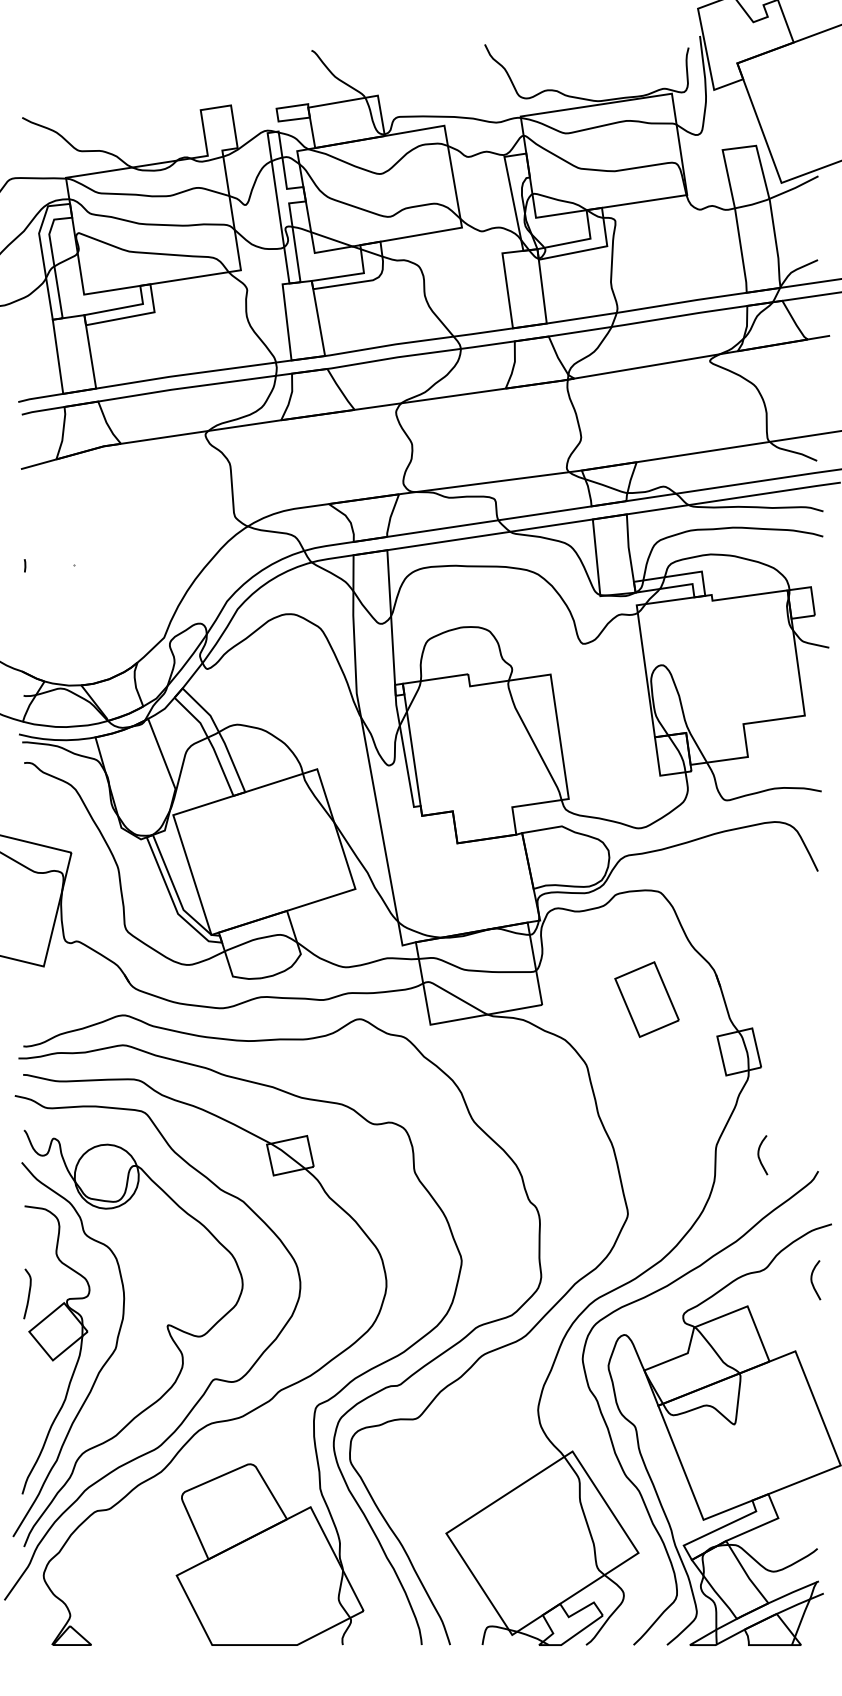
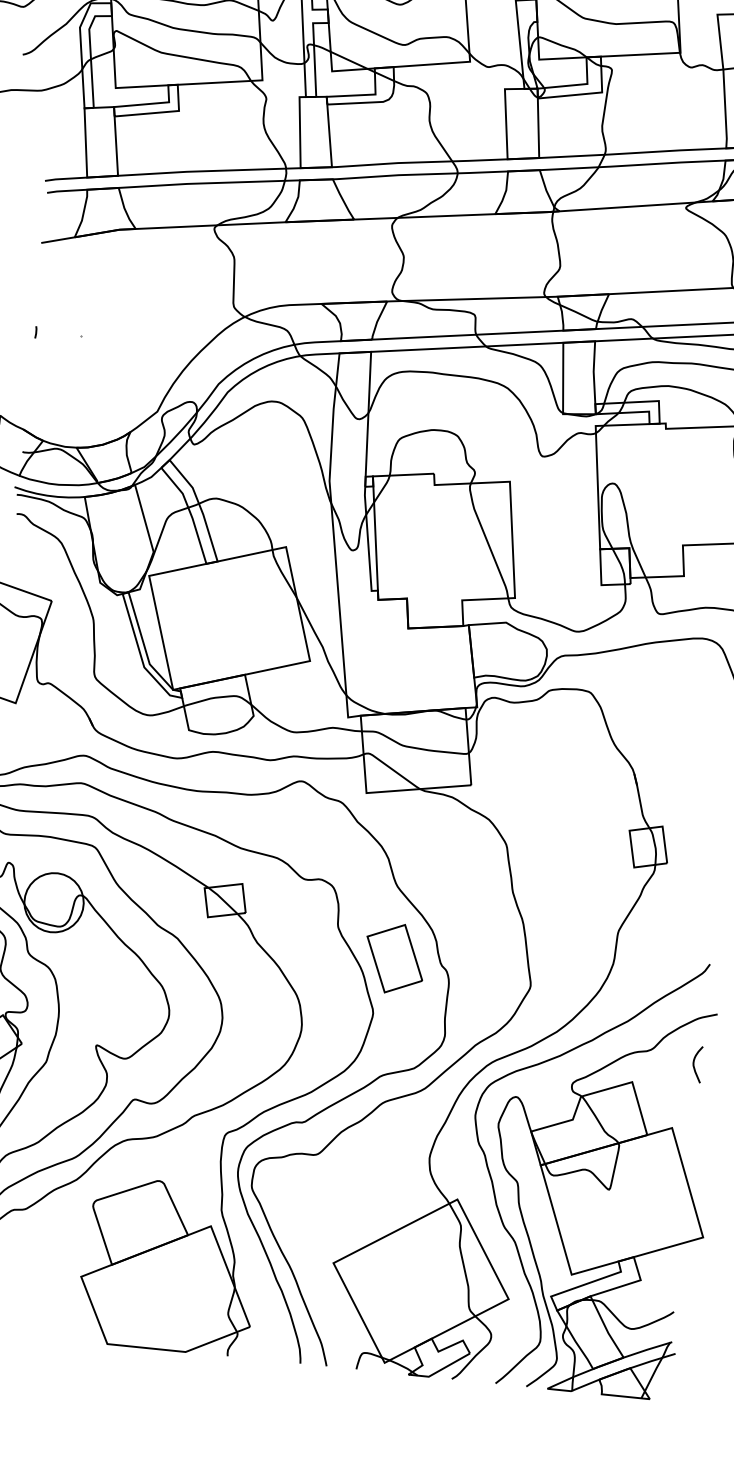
part: (646, 999) -> (394, 958), moved
curve: (759, 1155) -> (657, 944), removed

